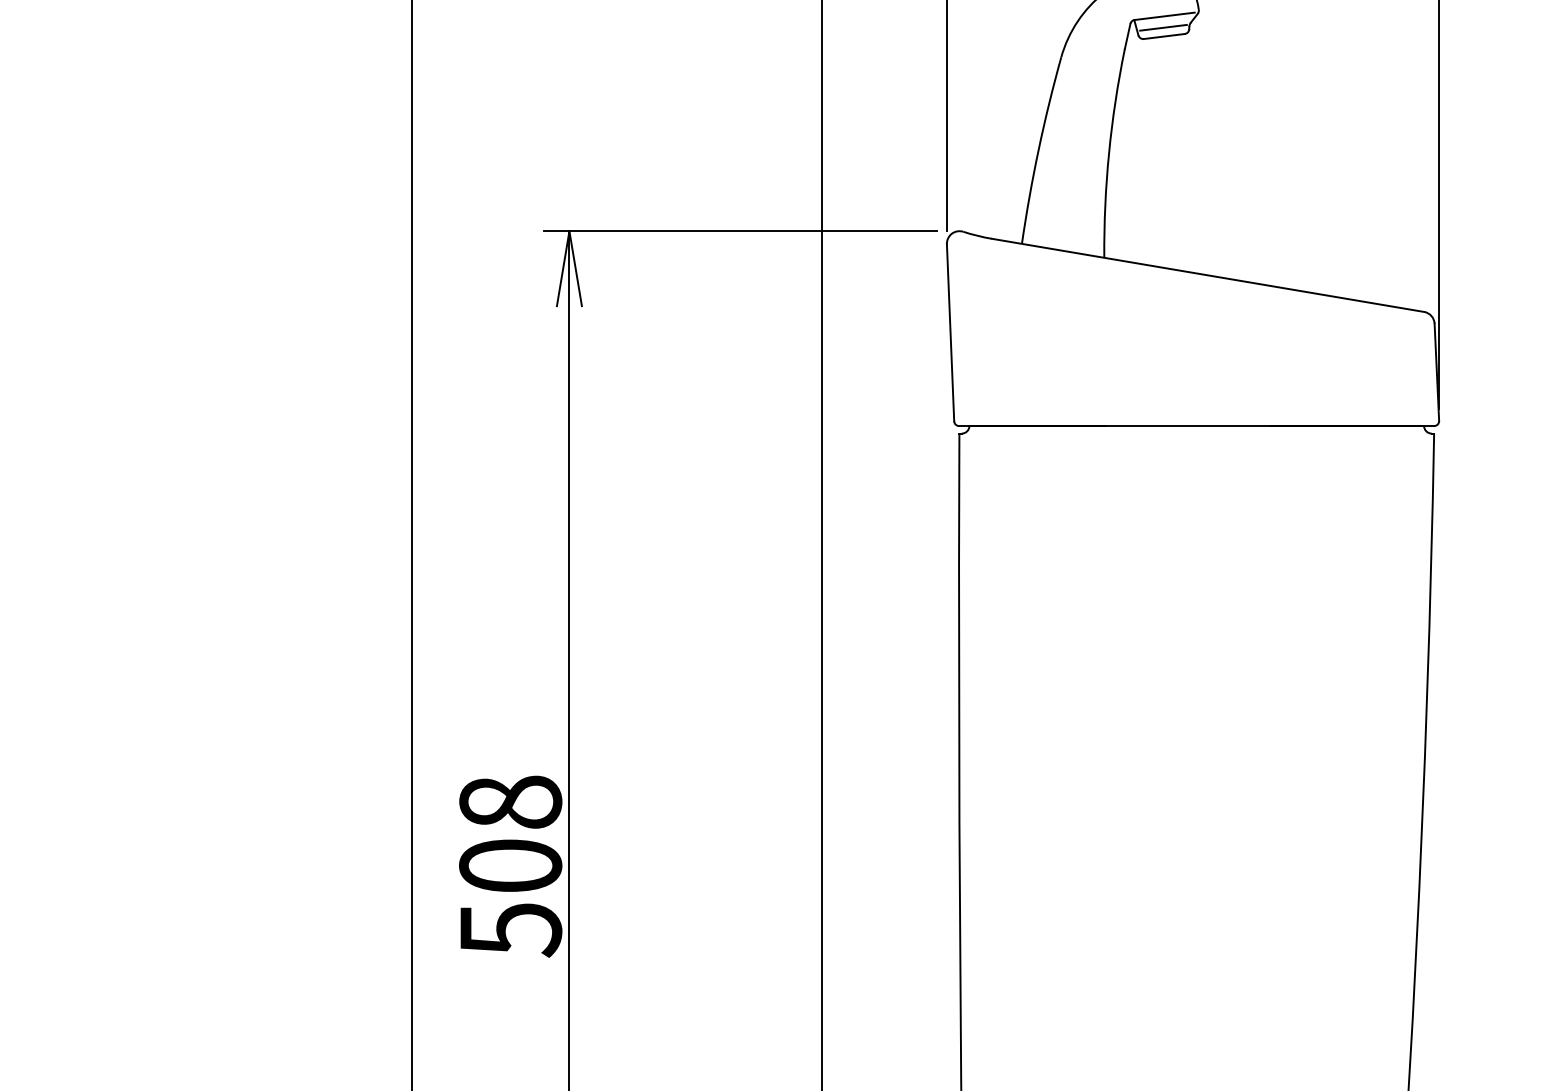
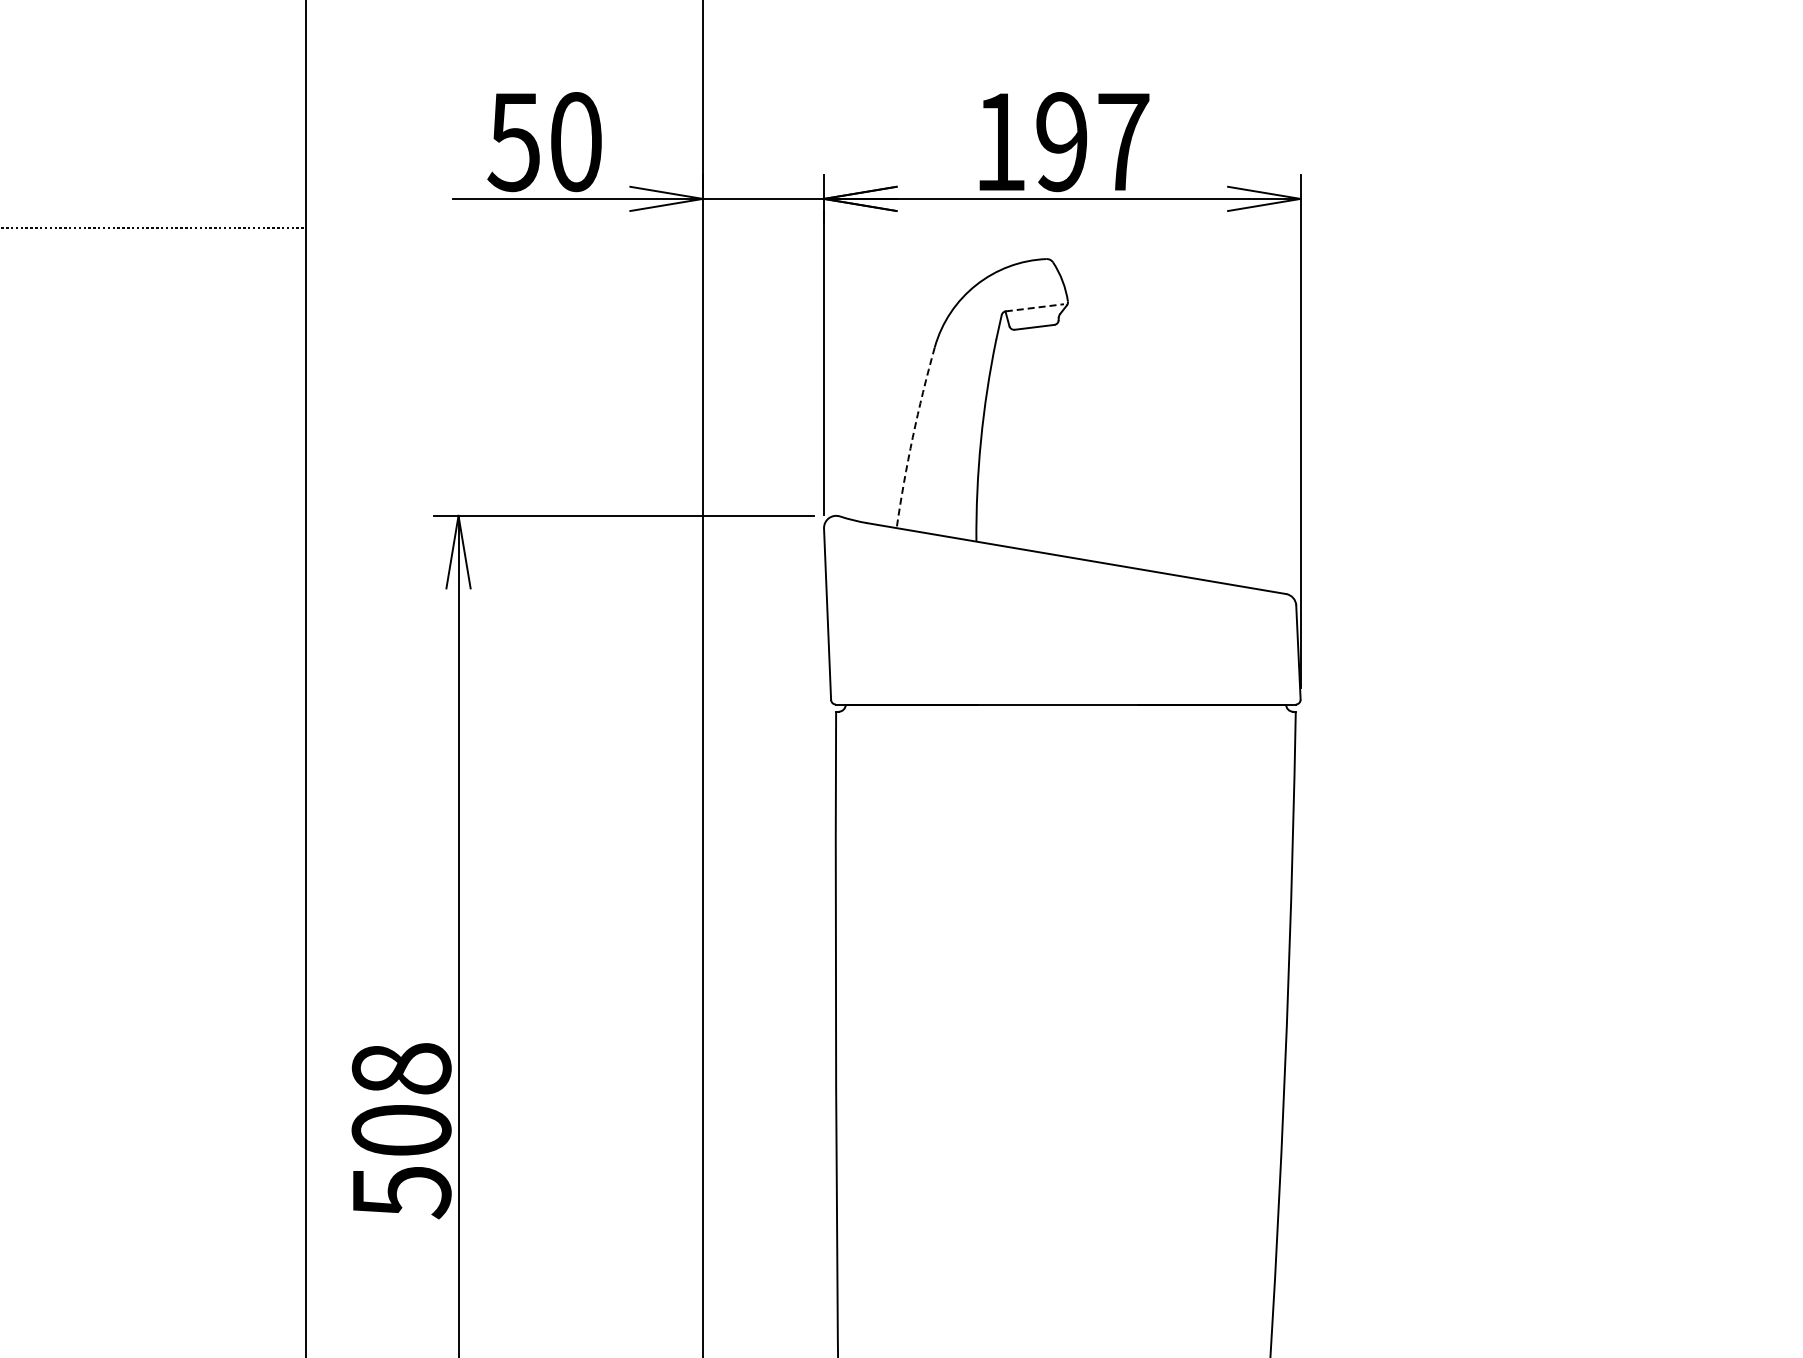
line: (1165, 16) -> (1035, 307), solid -> dashed
line: (1163, 27) -> (1033, 318), removed
arc: (1038, 150) -> (912, 437), solid -> dashed

